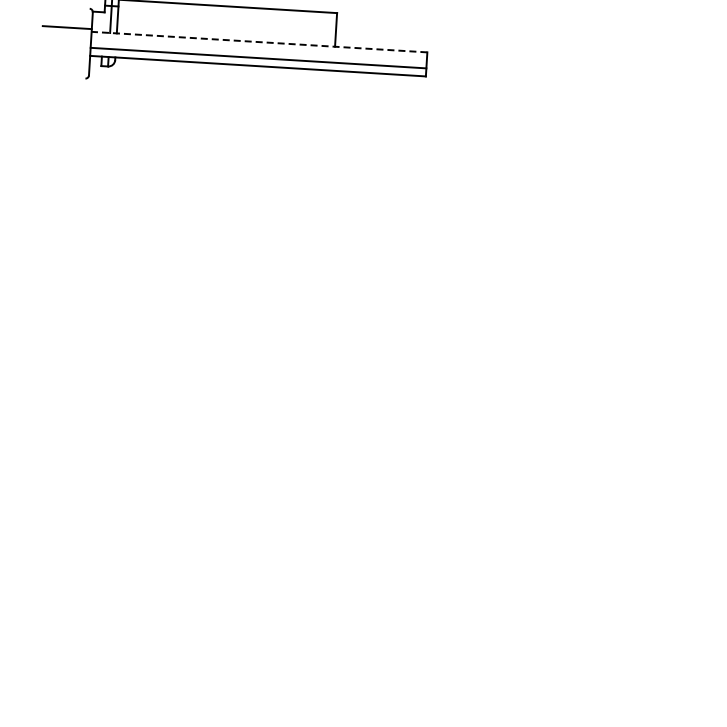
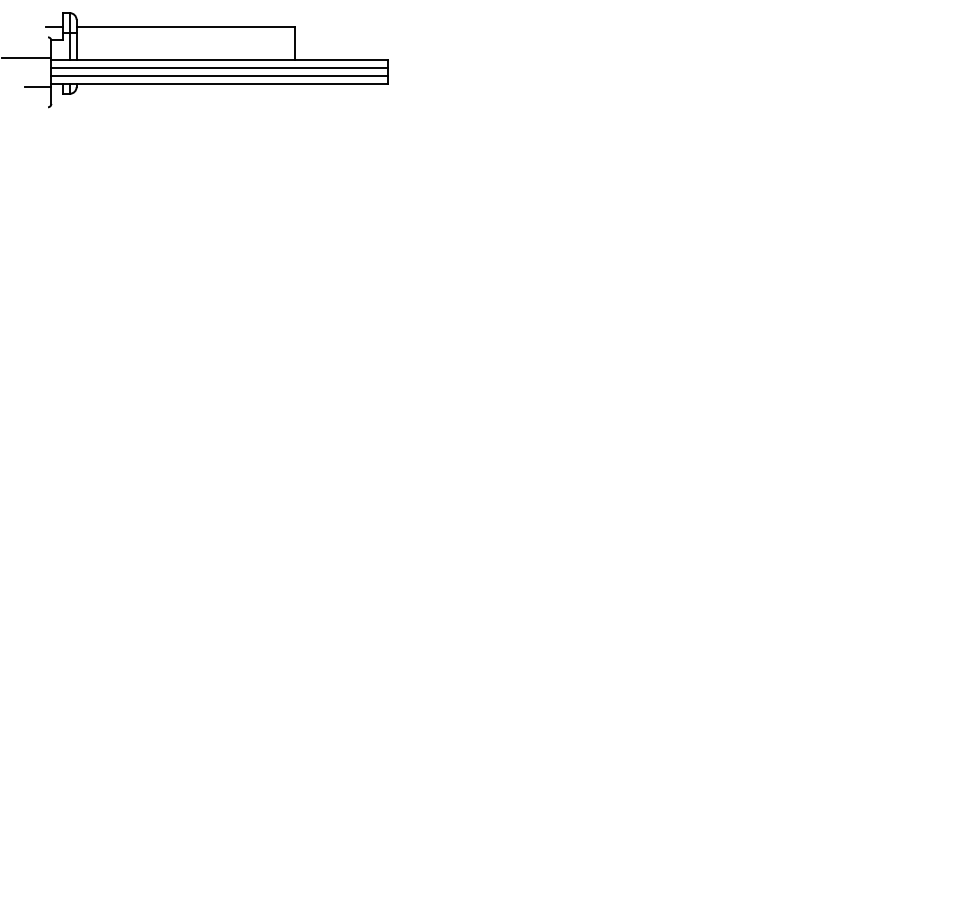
line: (259, 42) -> (219, 60), dashed -> solid
line: (258, 50) -> (219, 68), added
line: (77, 58) -> (38, 87), added

